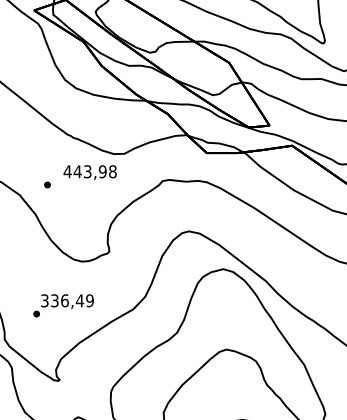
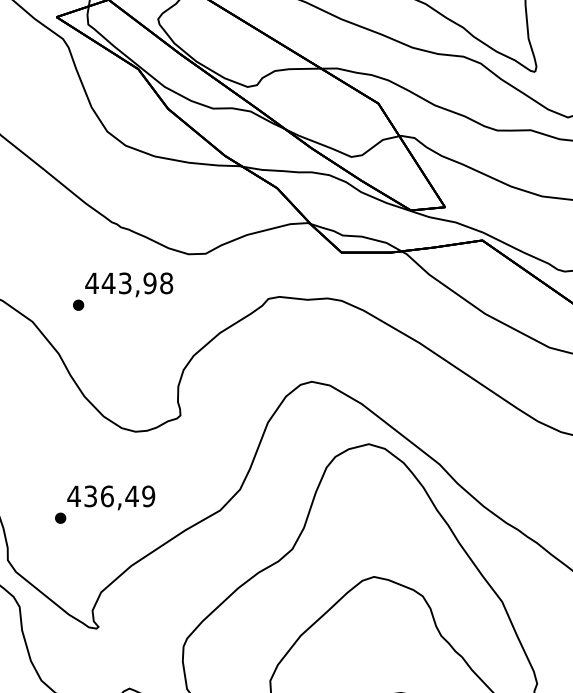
text: (89, 172) -> (128, 284), moved
text: (44, 300) -> (73, 495), 336,49 -> 436,49

